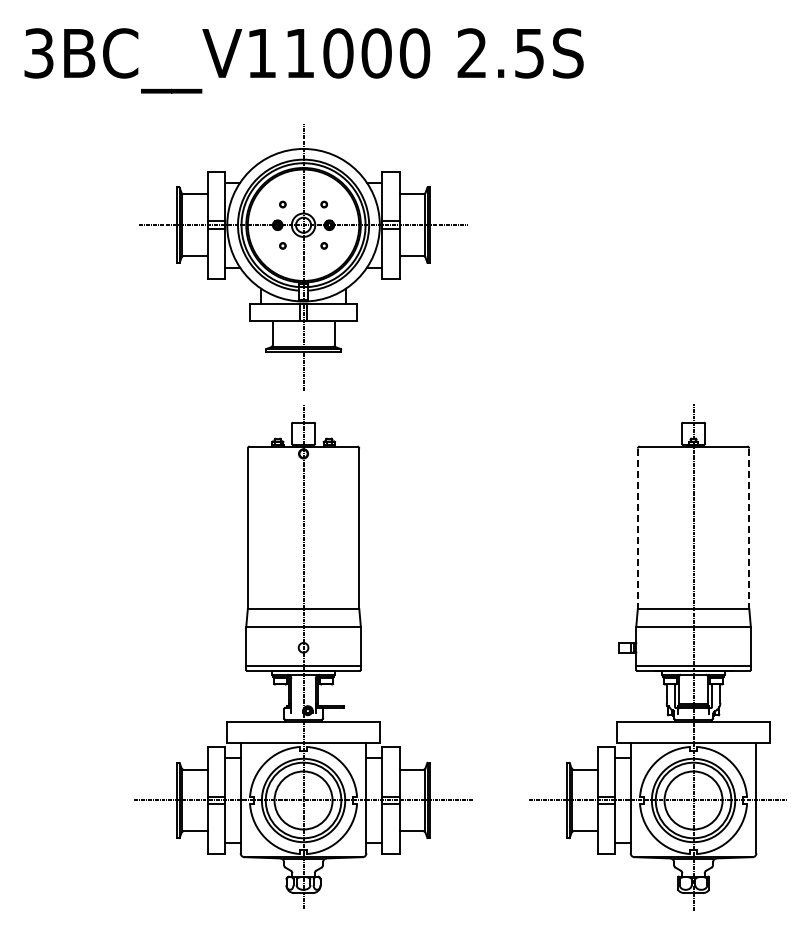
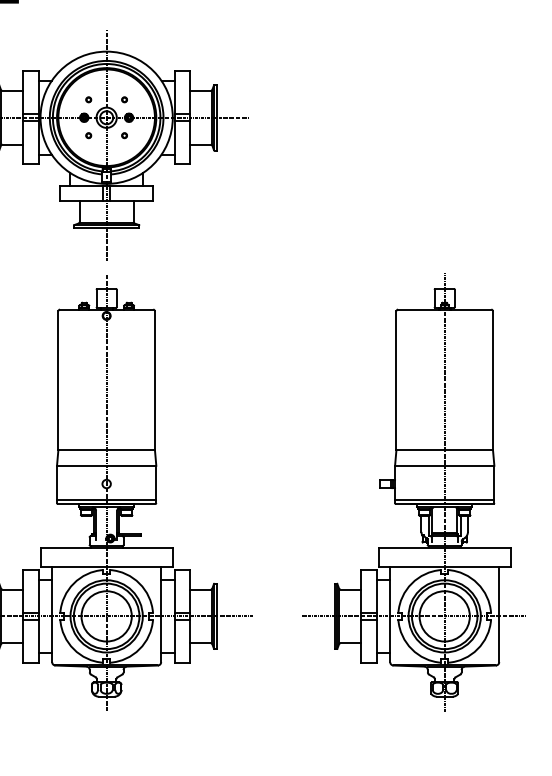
line: (637, 529) -> (396, 381), dashed -> solid
line: (749, 529) -> (493, 381), dashed -> solid

